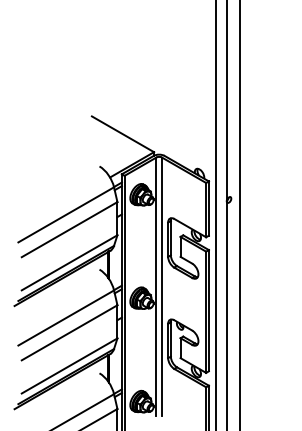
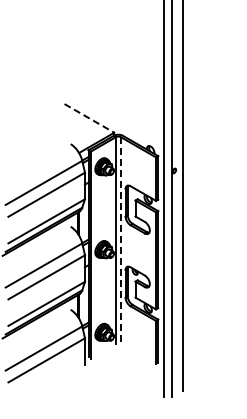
line: (123, 134) -> (89, 118), solid -> dashed
line: (161, 286) -> (120, 240), solid -> dashed

